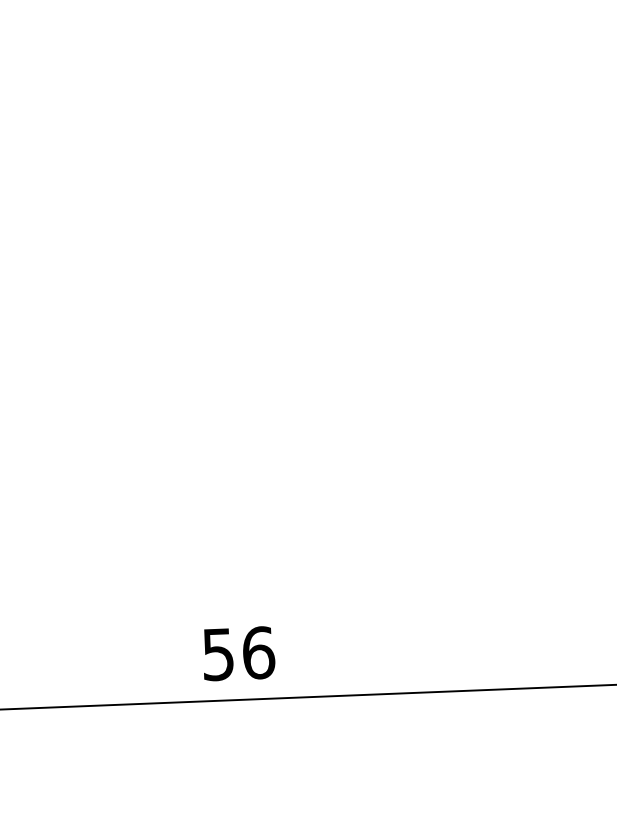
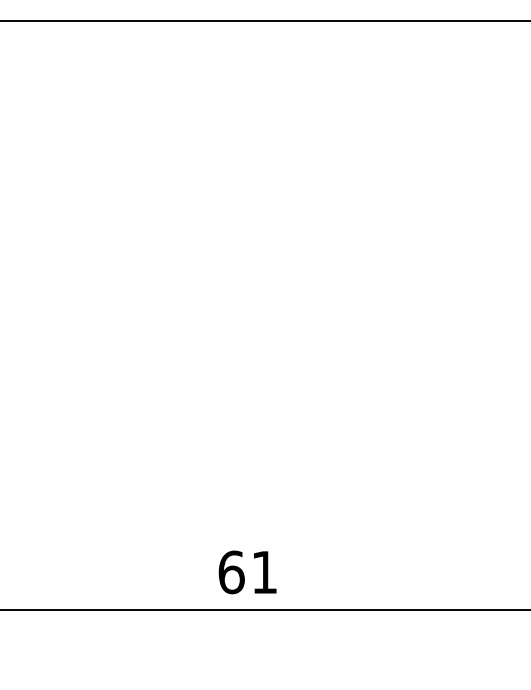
text: (237, 653) -> (247, 572), 56 -> 61

